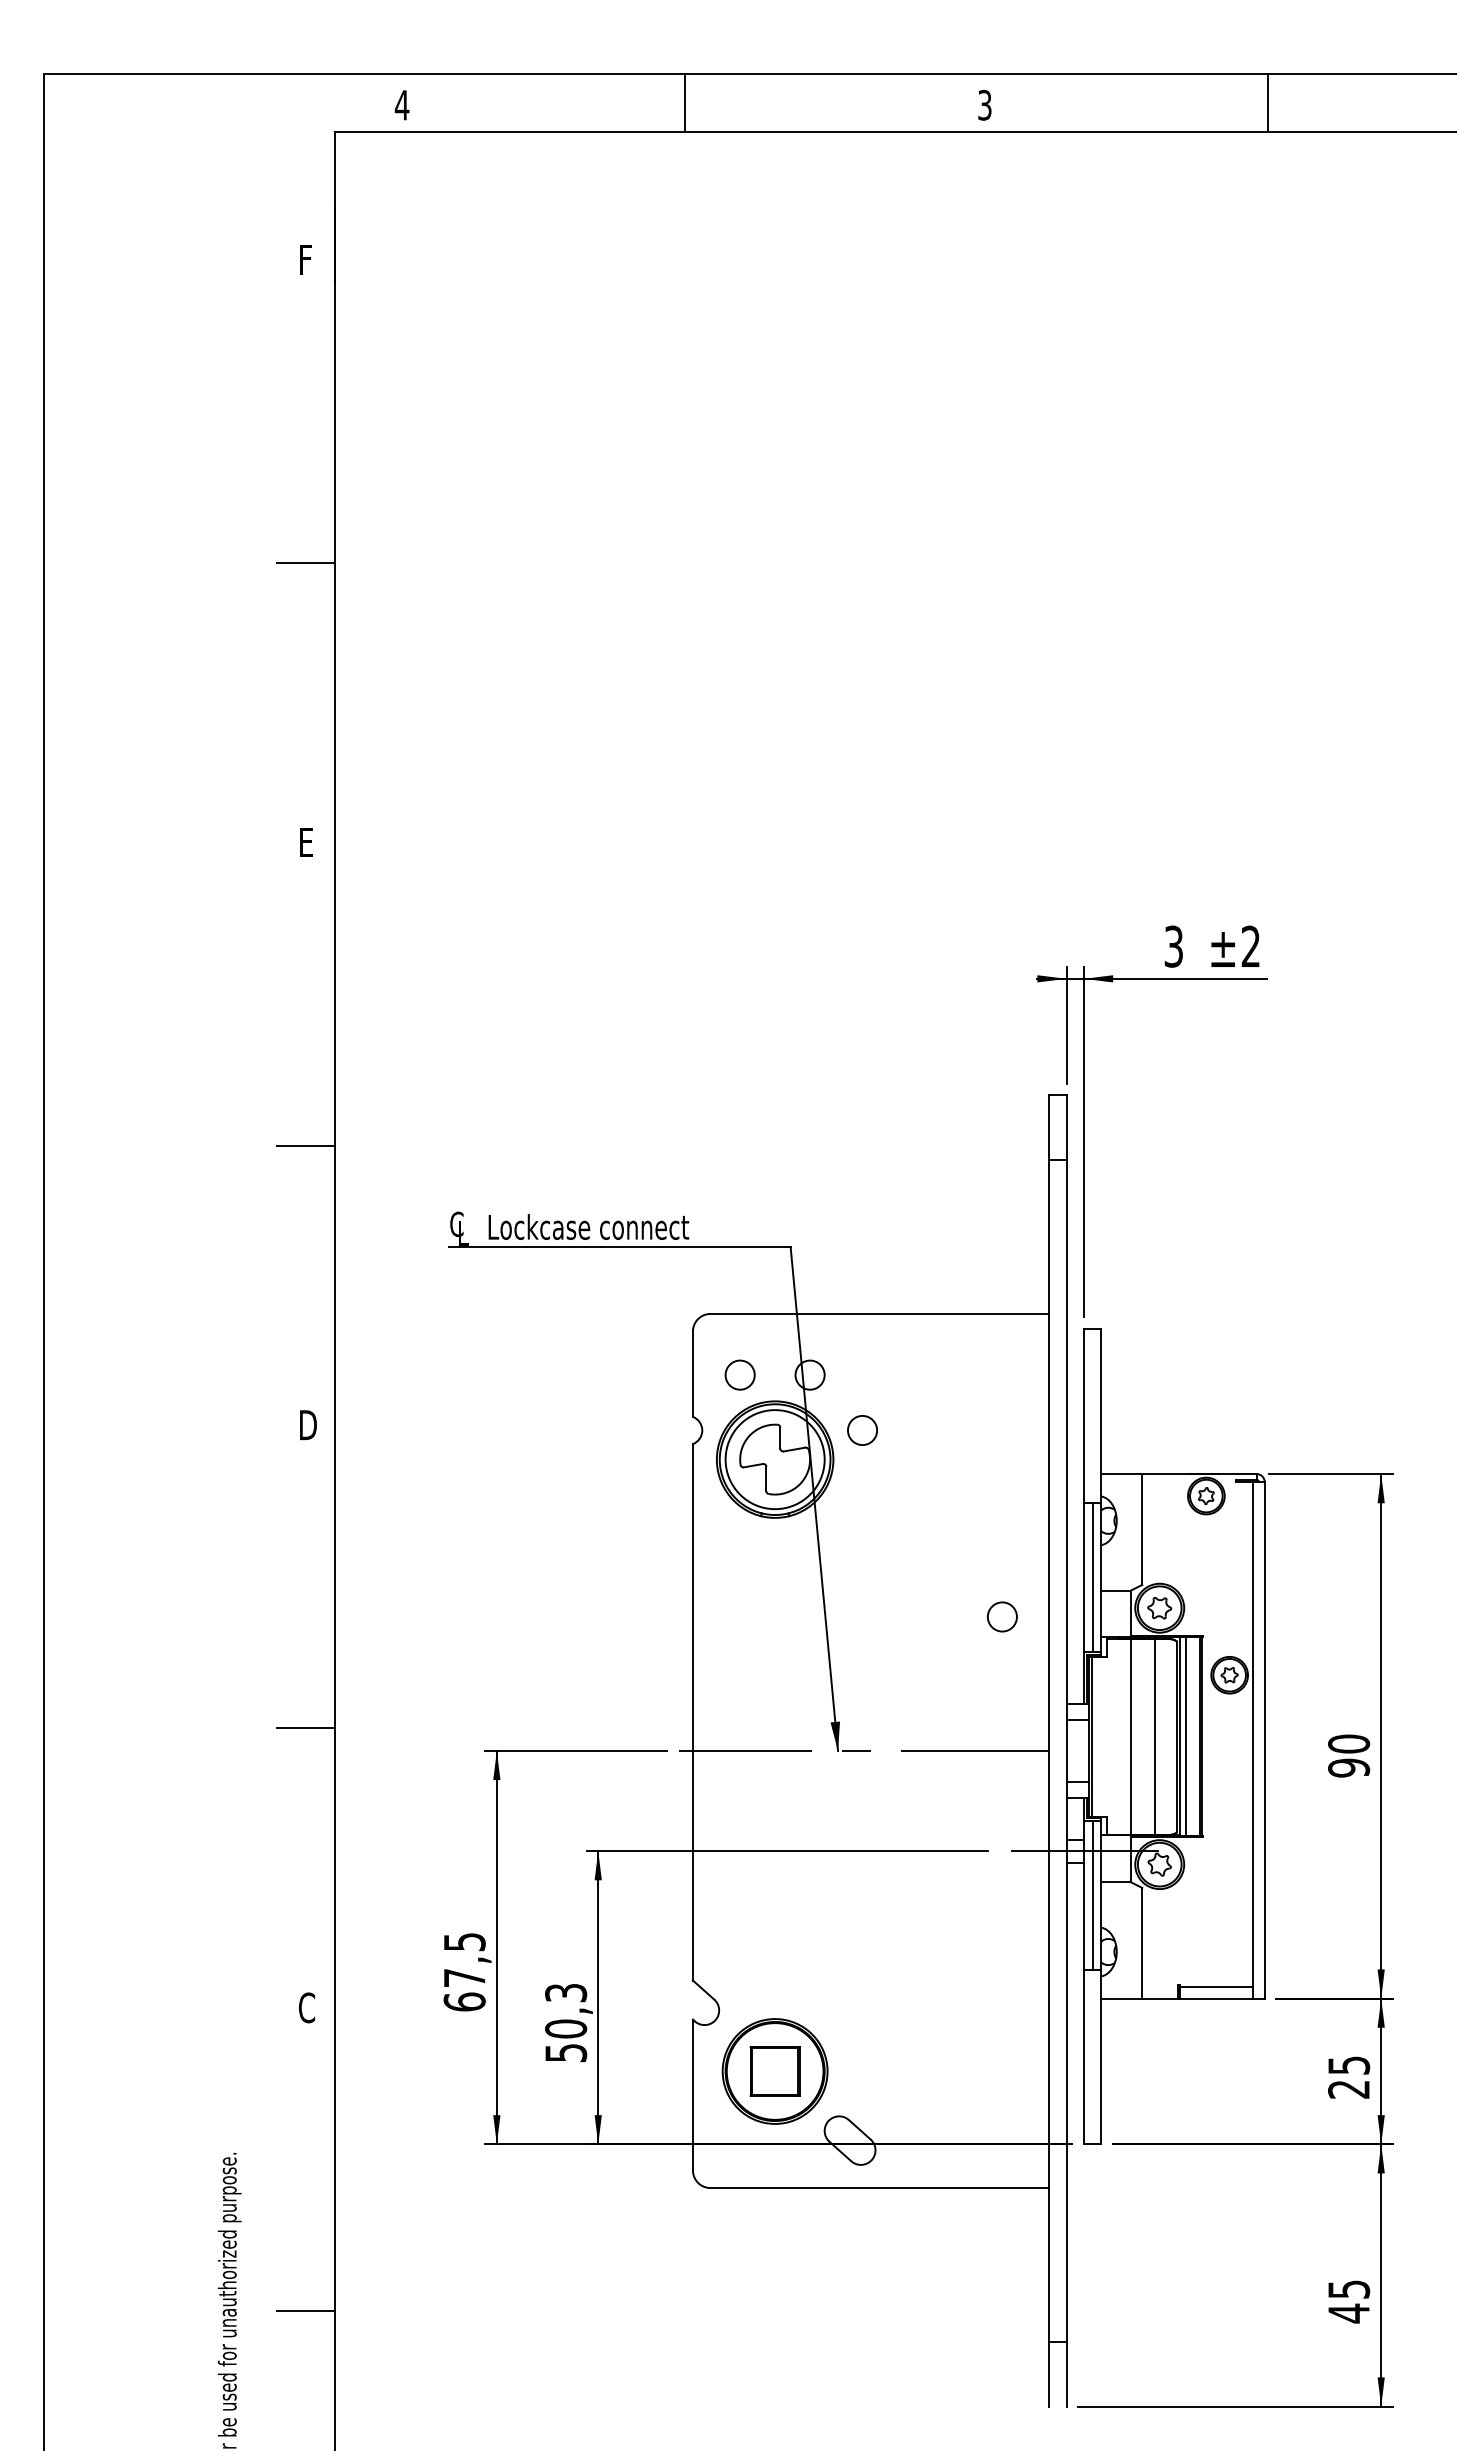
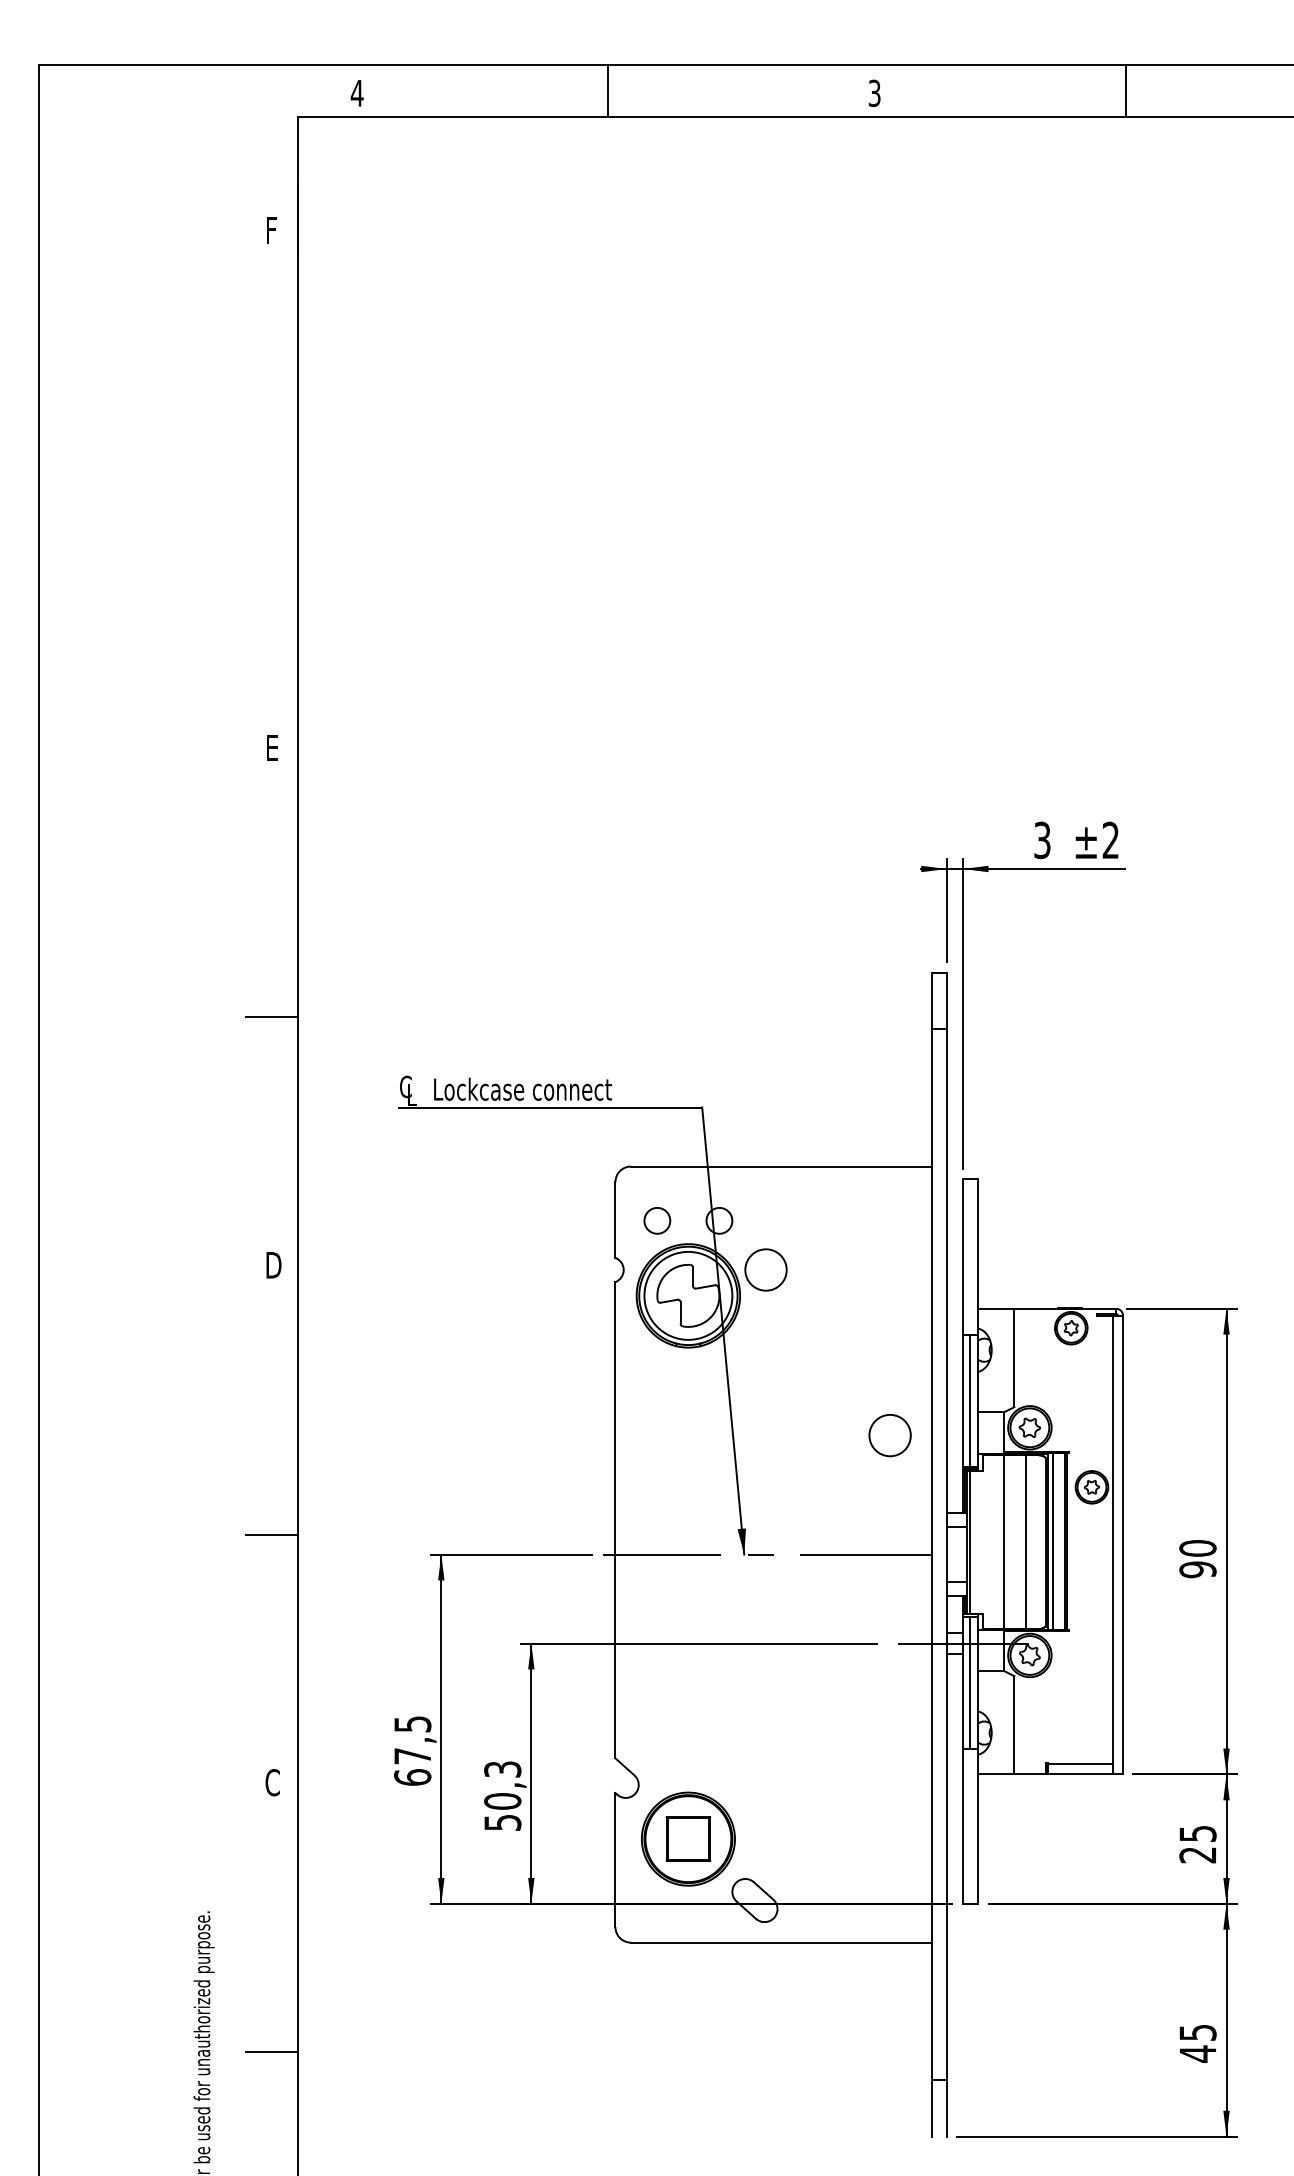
line: (305, 563) -> (271, 500), removed
circle: (862, 1430) -> (765, 1270), size x1.6
circle: (1002, 1616) -> (890, 1435), size x1.6

